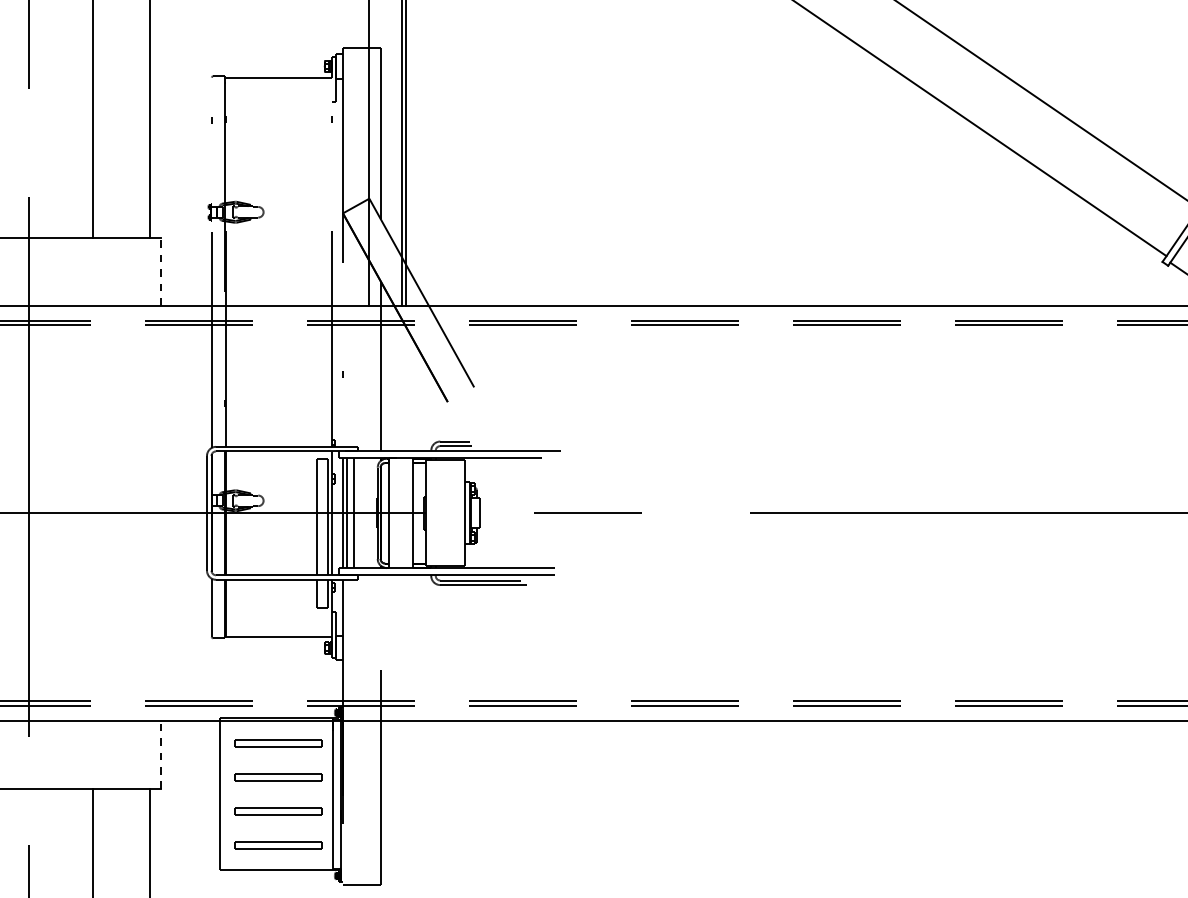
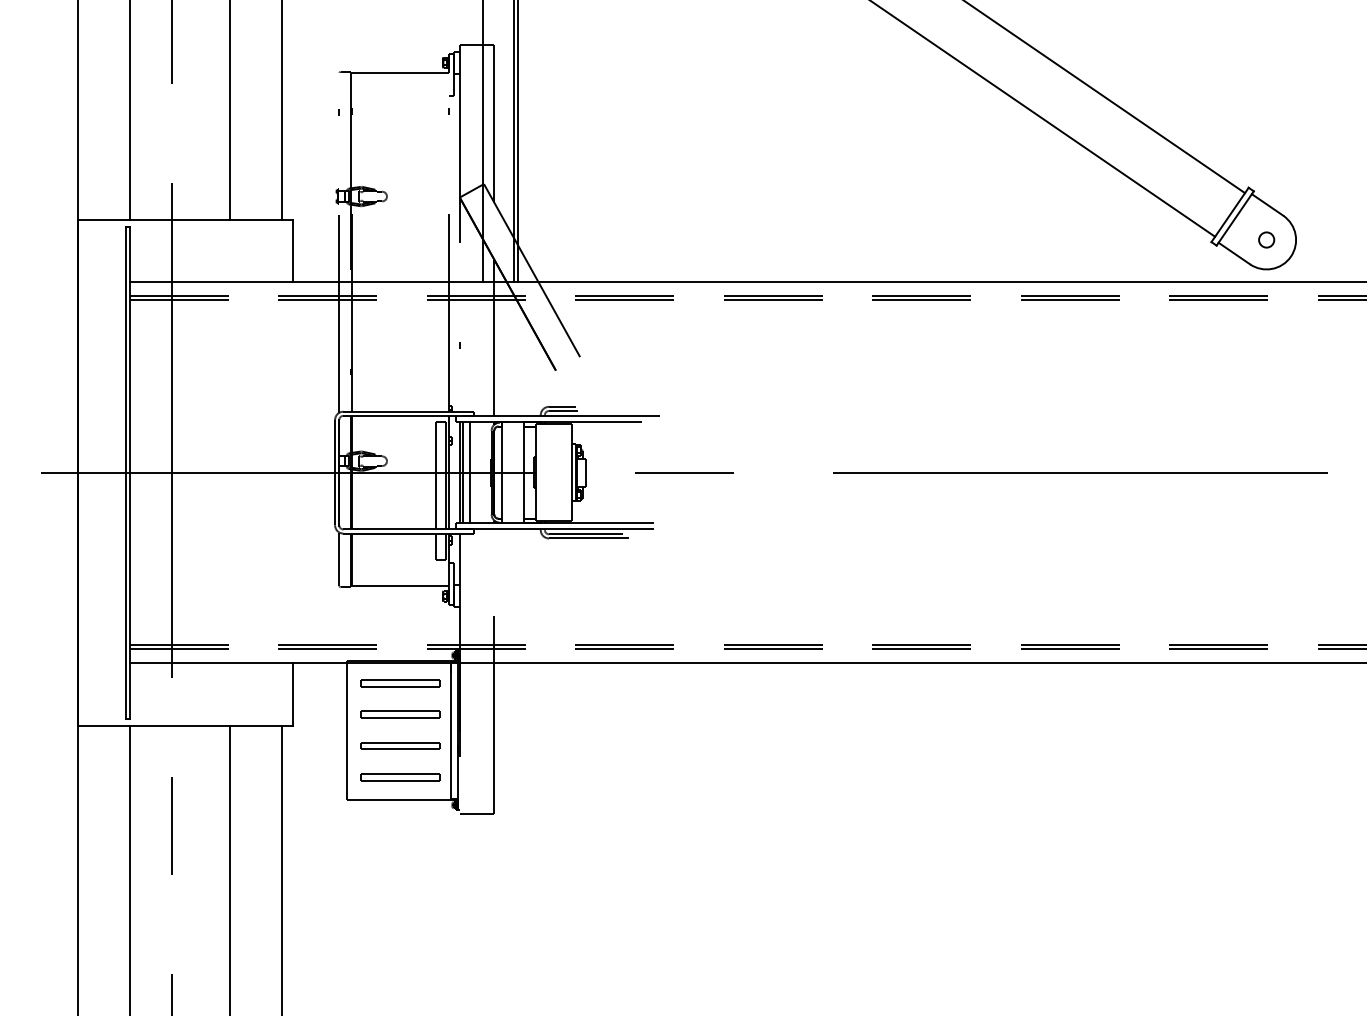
line: (160, 271) -> (292, 250), dashed -> solid
line: (160, 754) -> (292, 693), dashed -> solid

